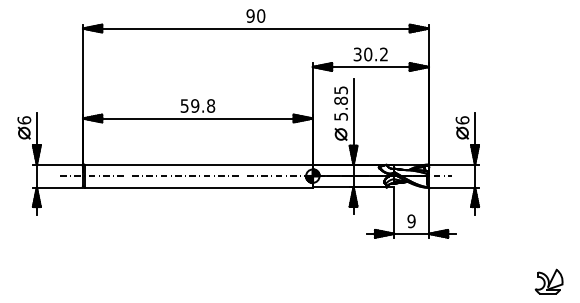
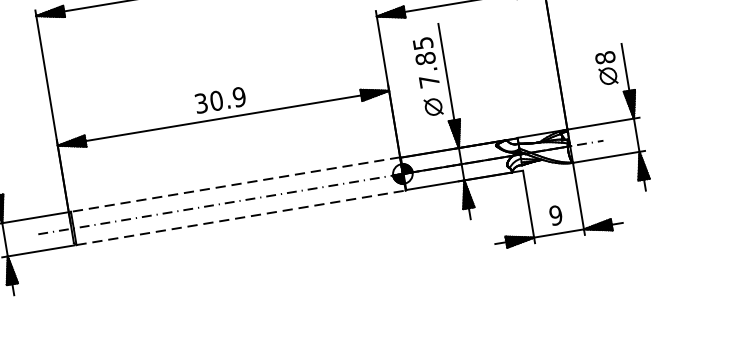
text: (198, 105) -> (221, 99), 59.8 -> 30.9
text: (340, 116) -> (428, 81), 5.85 -> 7.85
text: (462, 120) -> (605, 57), 6 -> 8
line: (198, 164) -> (235, 184), solid -> dashed
line: (199, 187) -> (242, 217), solid -> dashed

